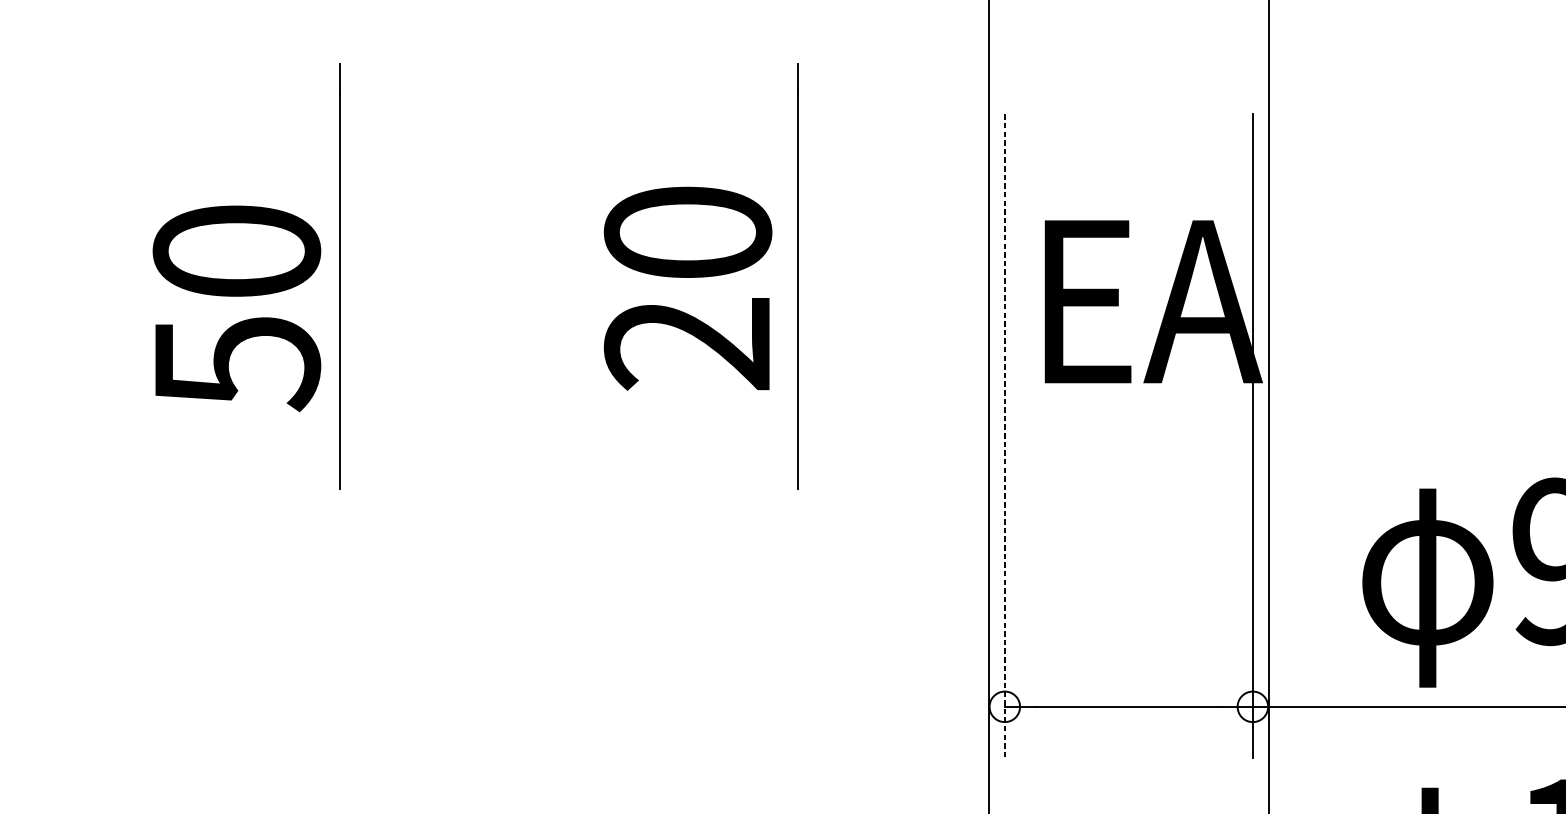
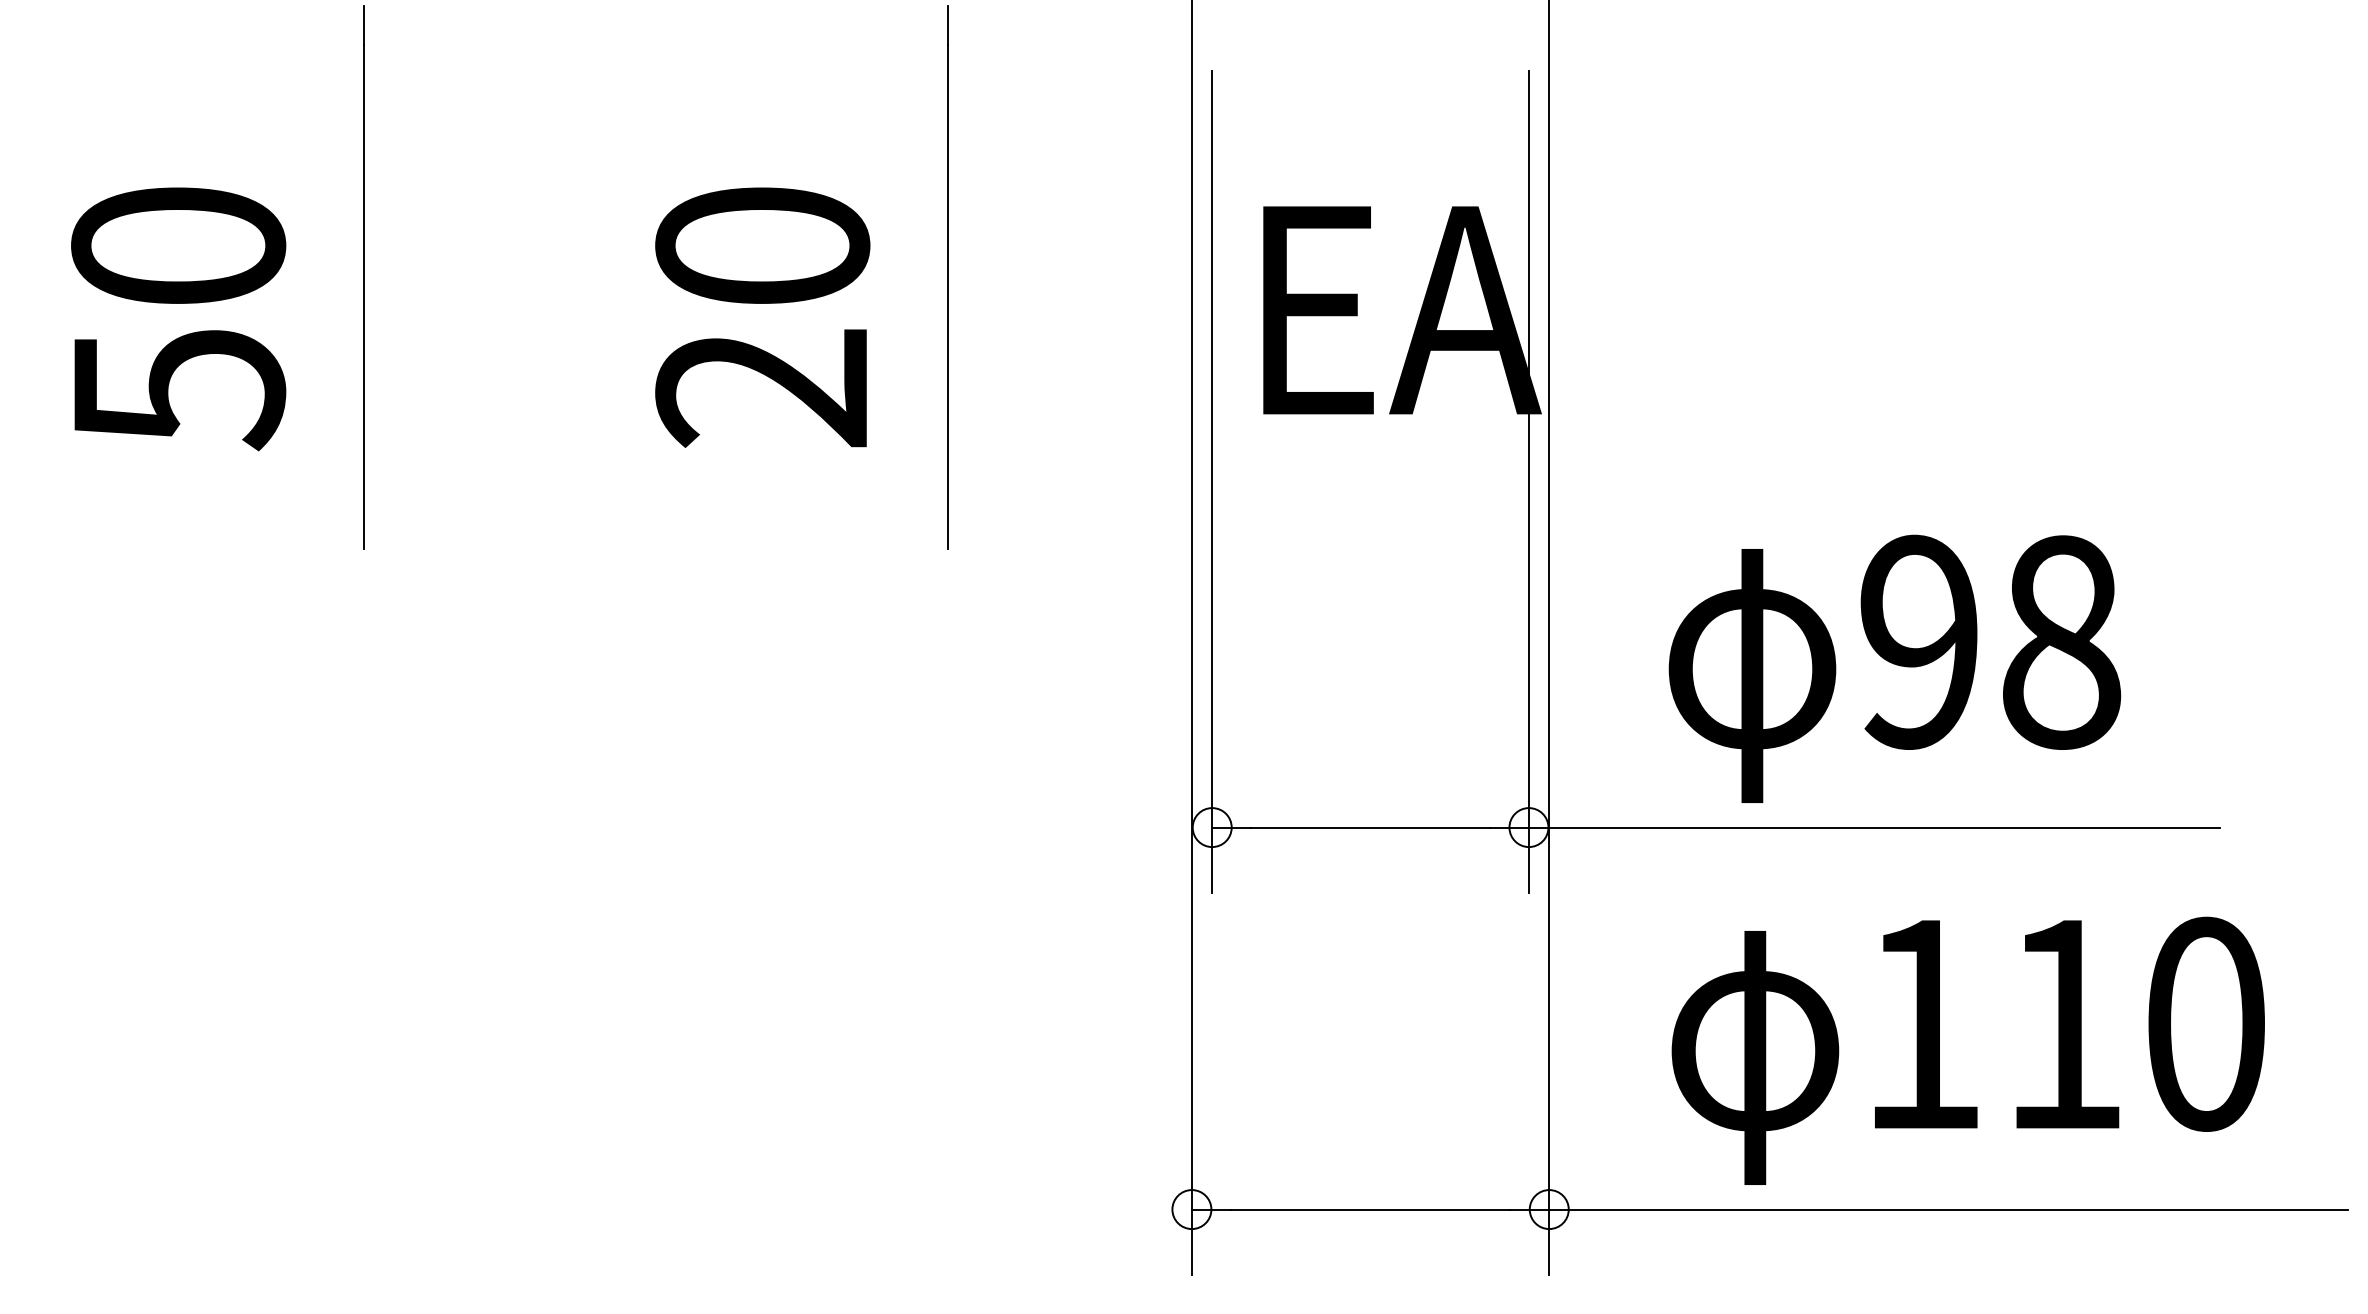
text: (687, 288) -> (762, 317), moved
text: (236, 308) -> (178, 319), moved
line: (1005, 435) -> (1212, 481), dashed -> solid

